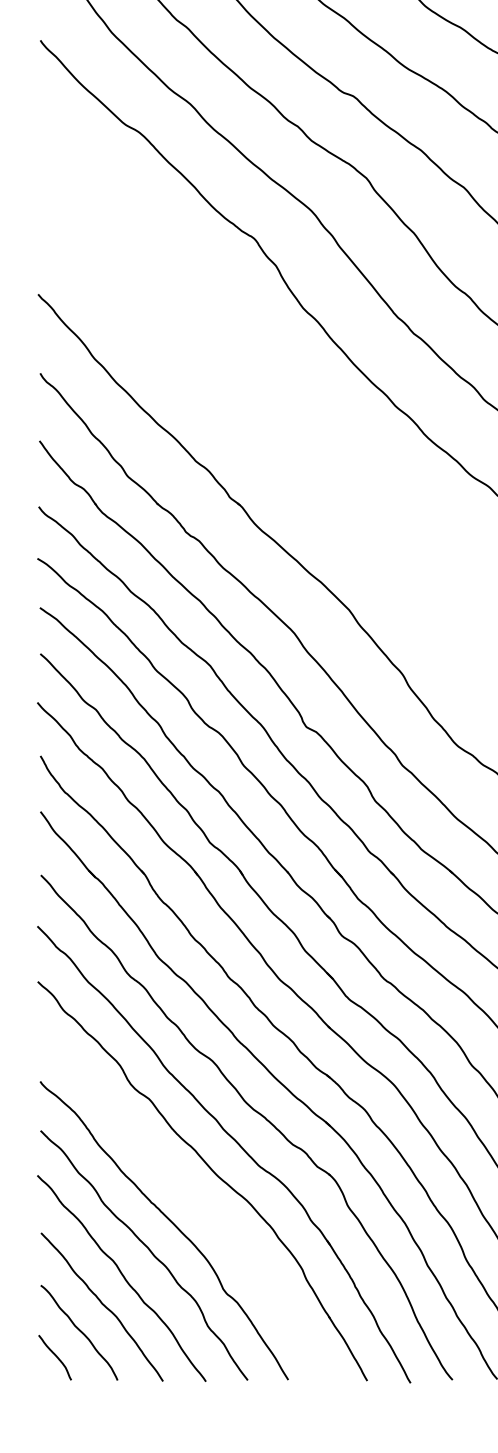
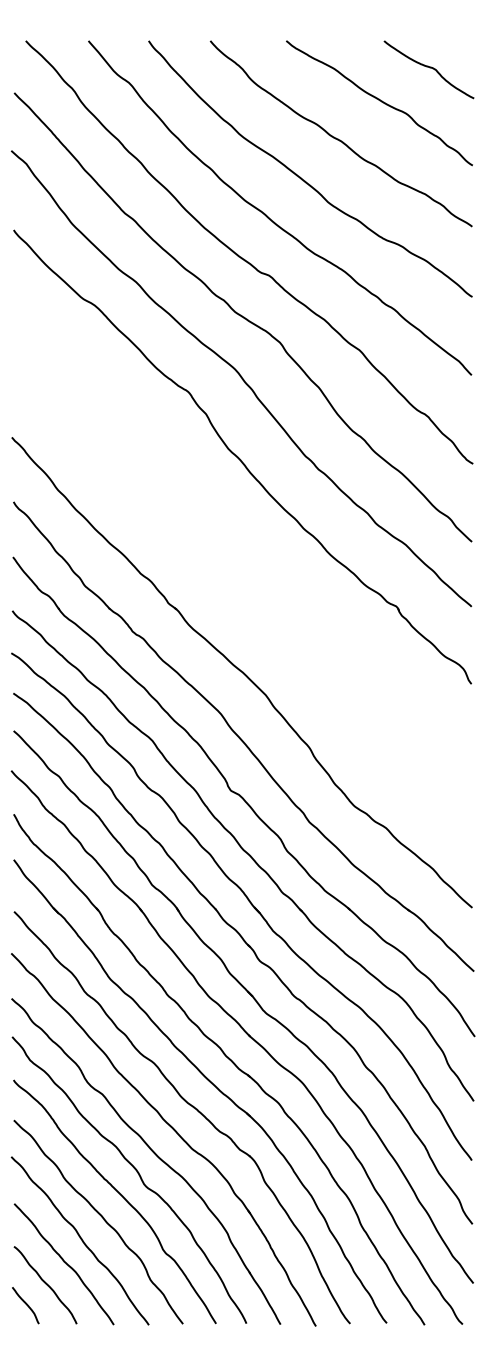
curve: (193, 1198) -> (138, 1175), added

